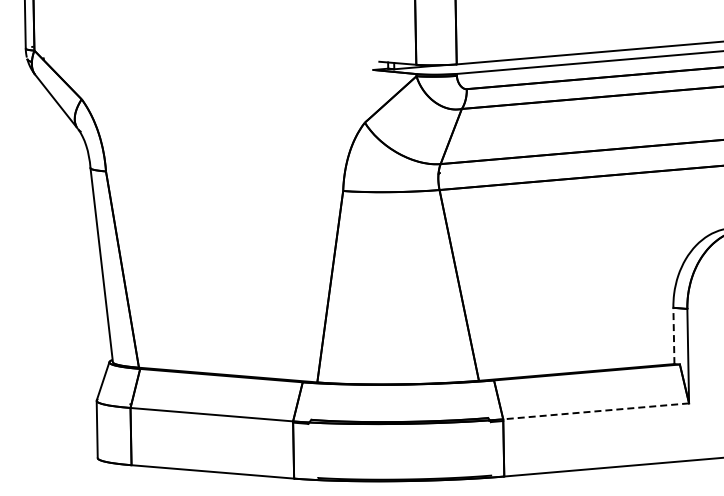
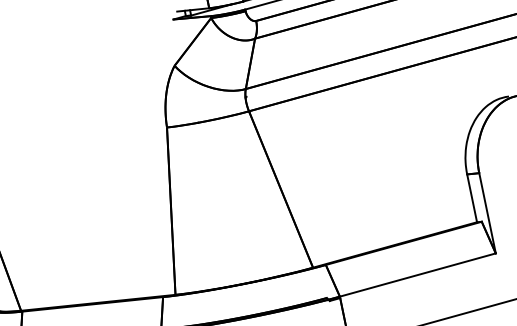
line: (673, 335) -> (471, 198), dashed -> solid
line: (595, 411) -> (417, 275), dashed -> solid

